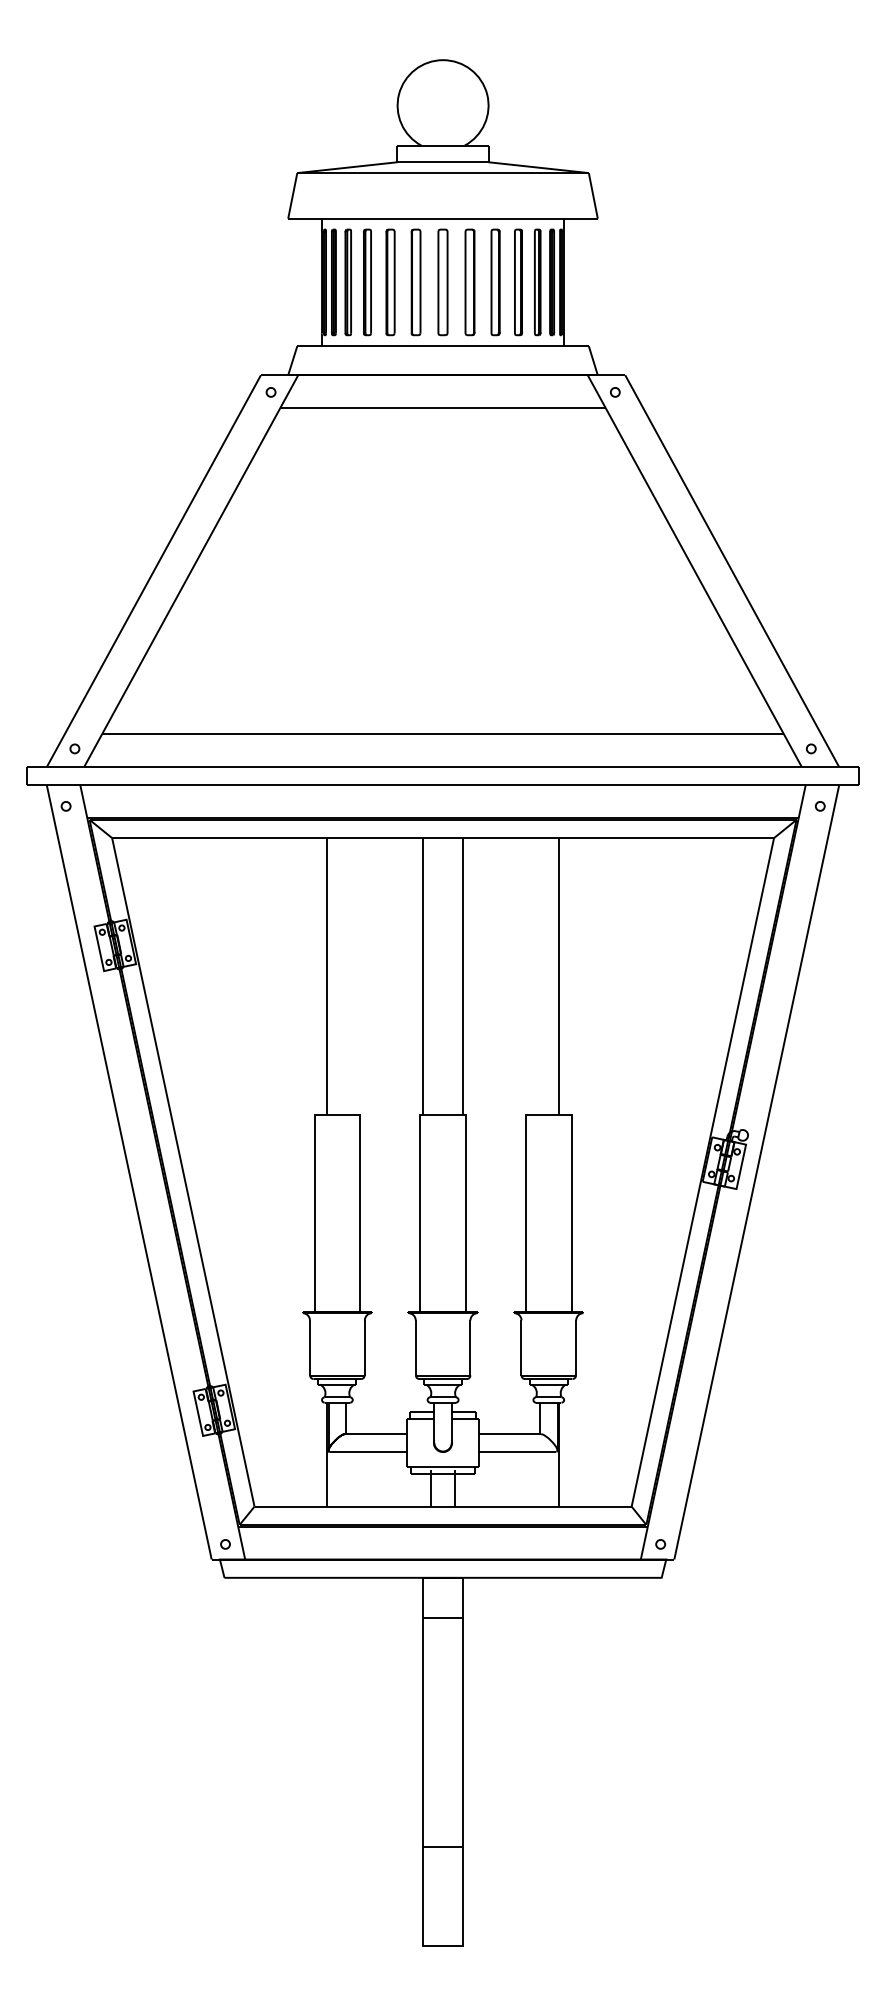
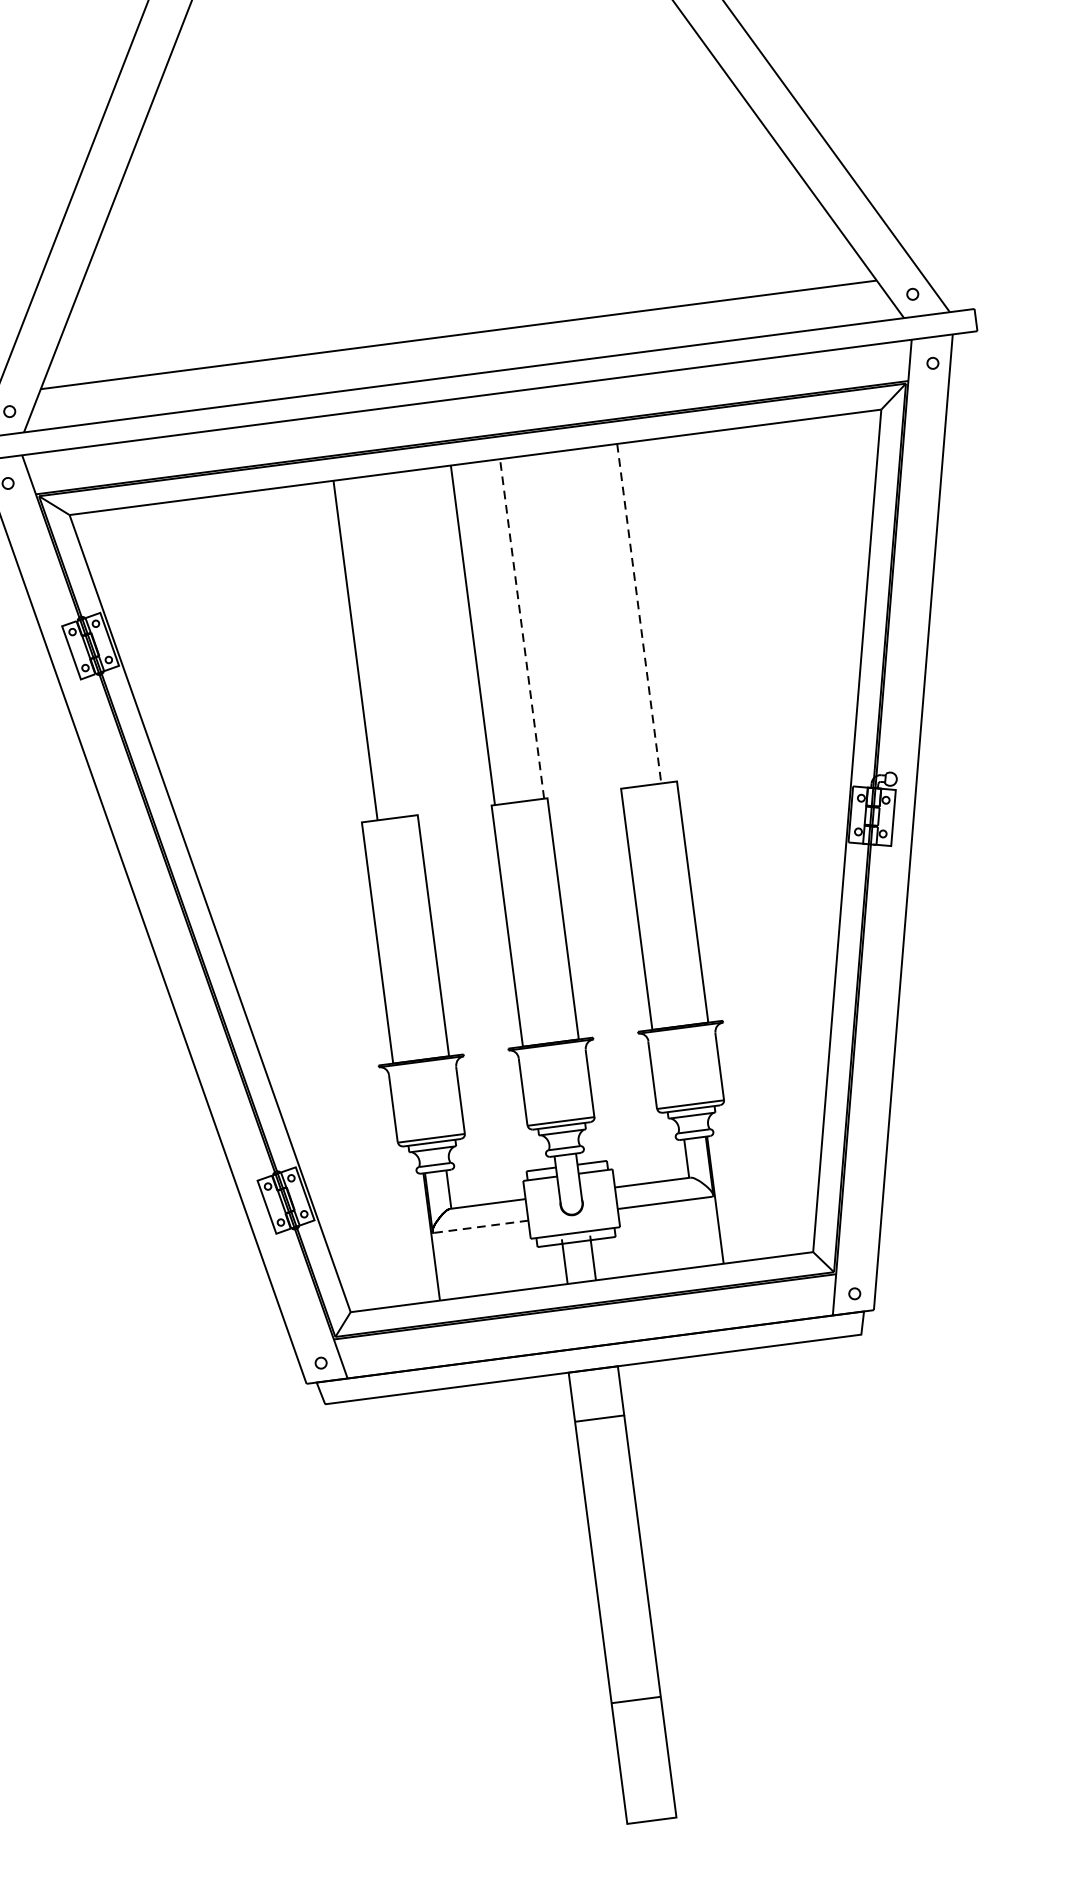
line: (463, 976) -> (522, 628), solid -> dashed
line: (558, 977) -> (639, 614), solid -> dashed
line: (367, 1451) -> (480, 1226), solid -> dashed

